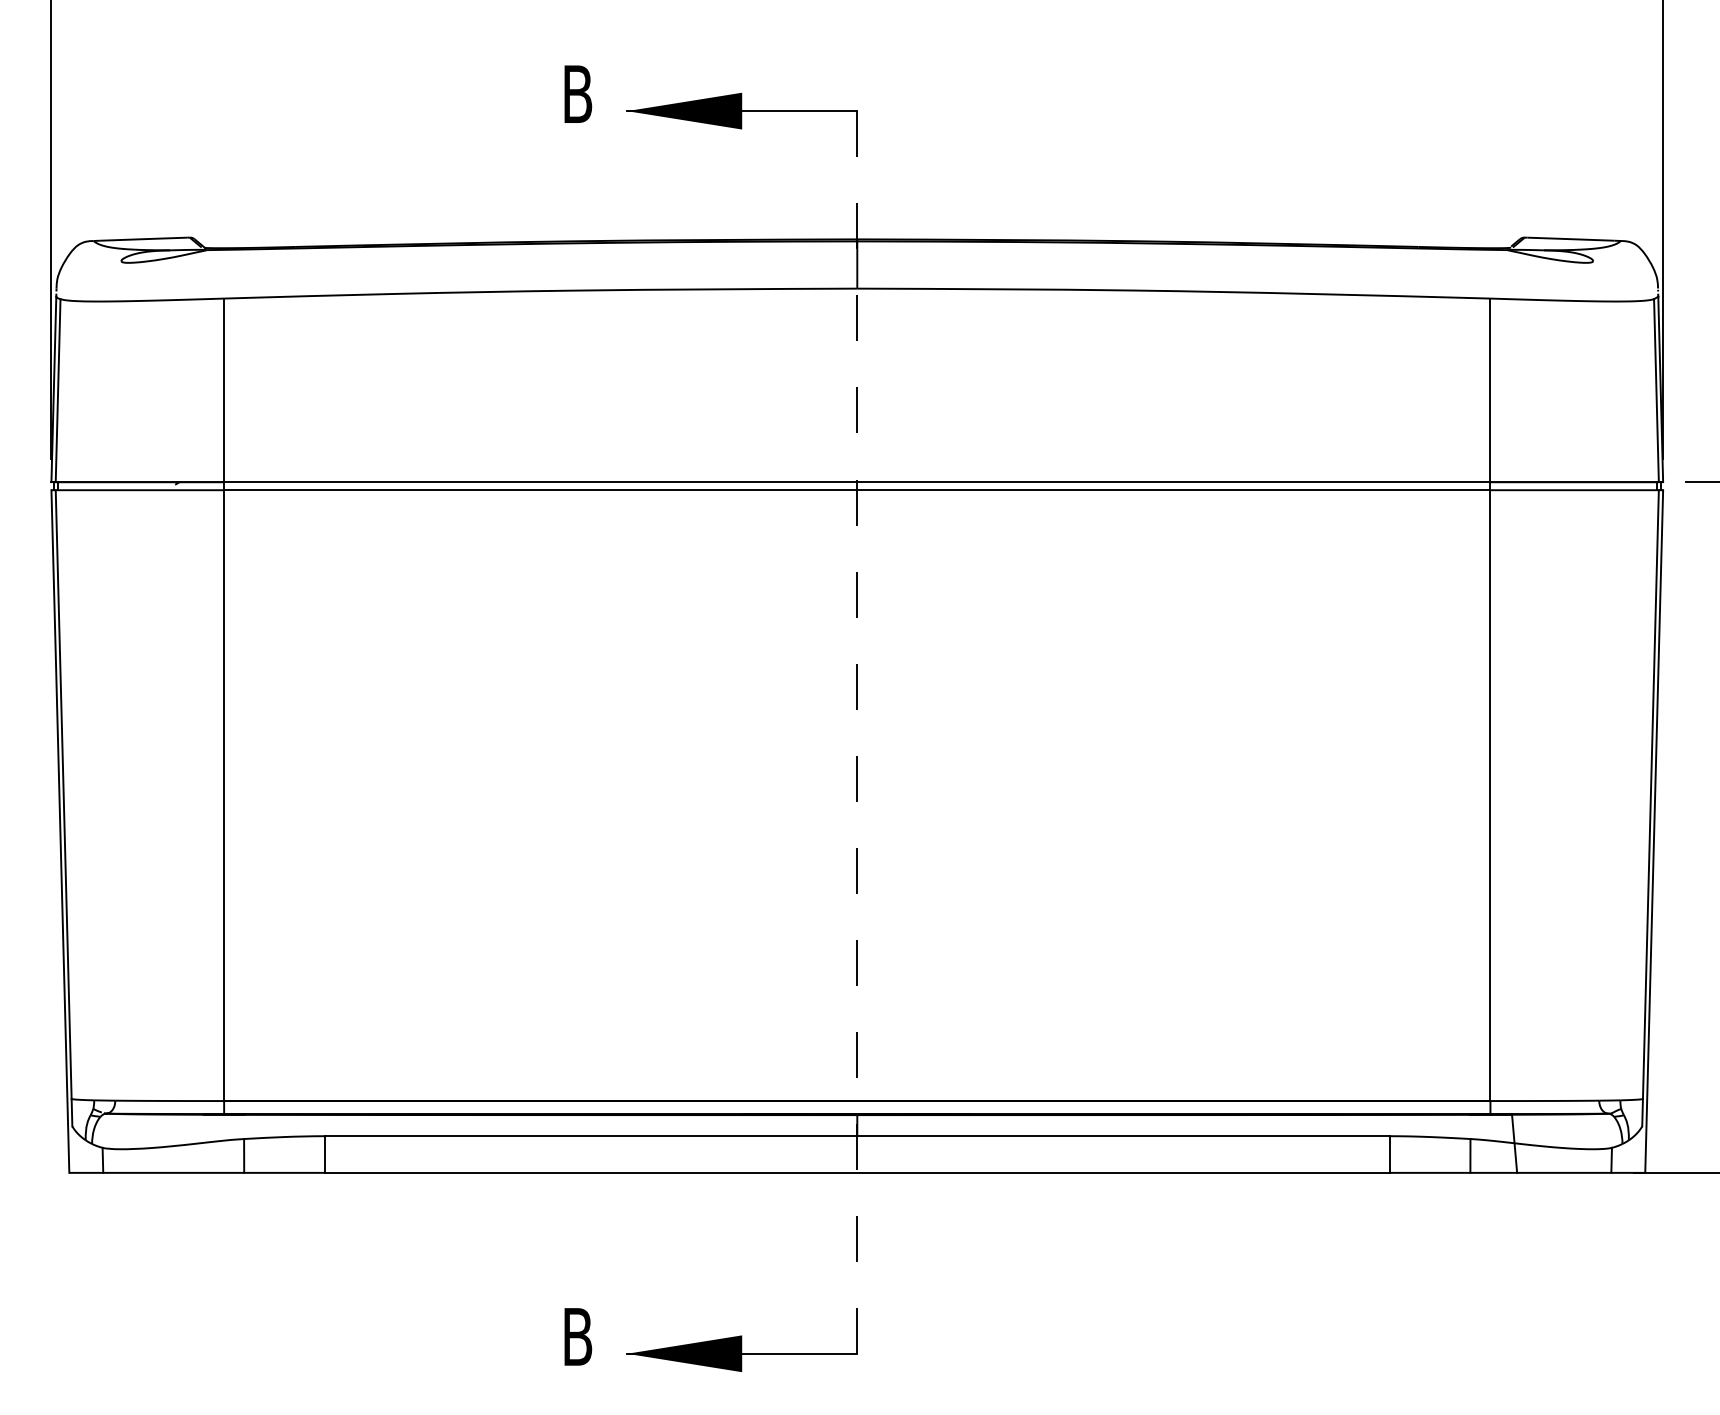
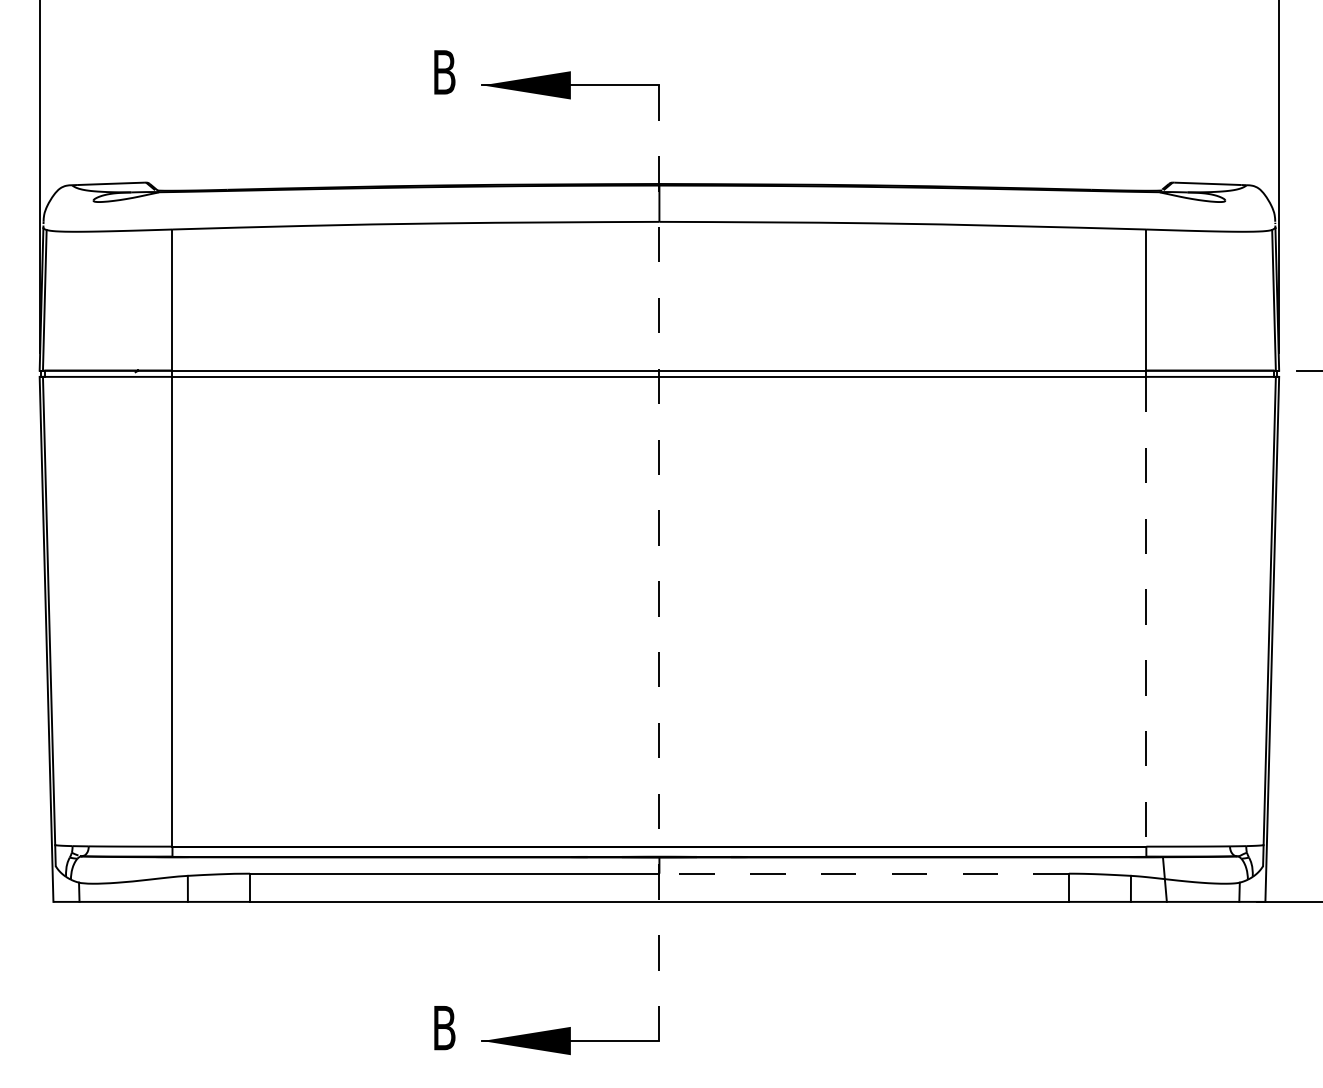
line: (1490, 795) -> (1146, 611), solid -> dashed
line: (1123, 1135) -> (864, 873), solid -> dashed

